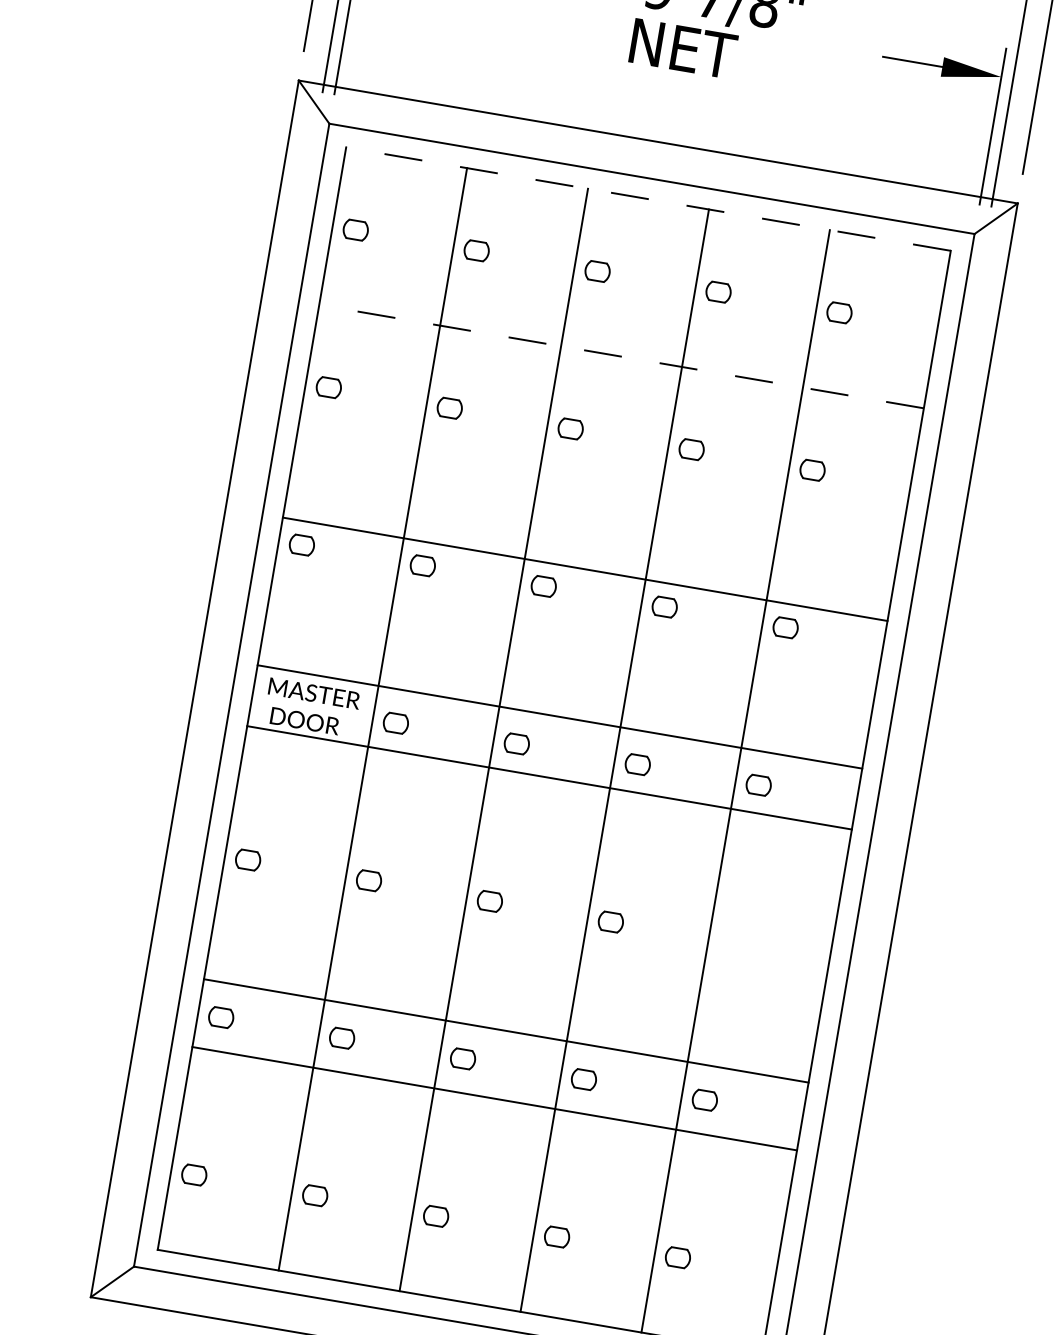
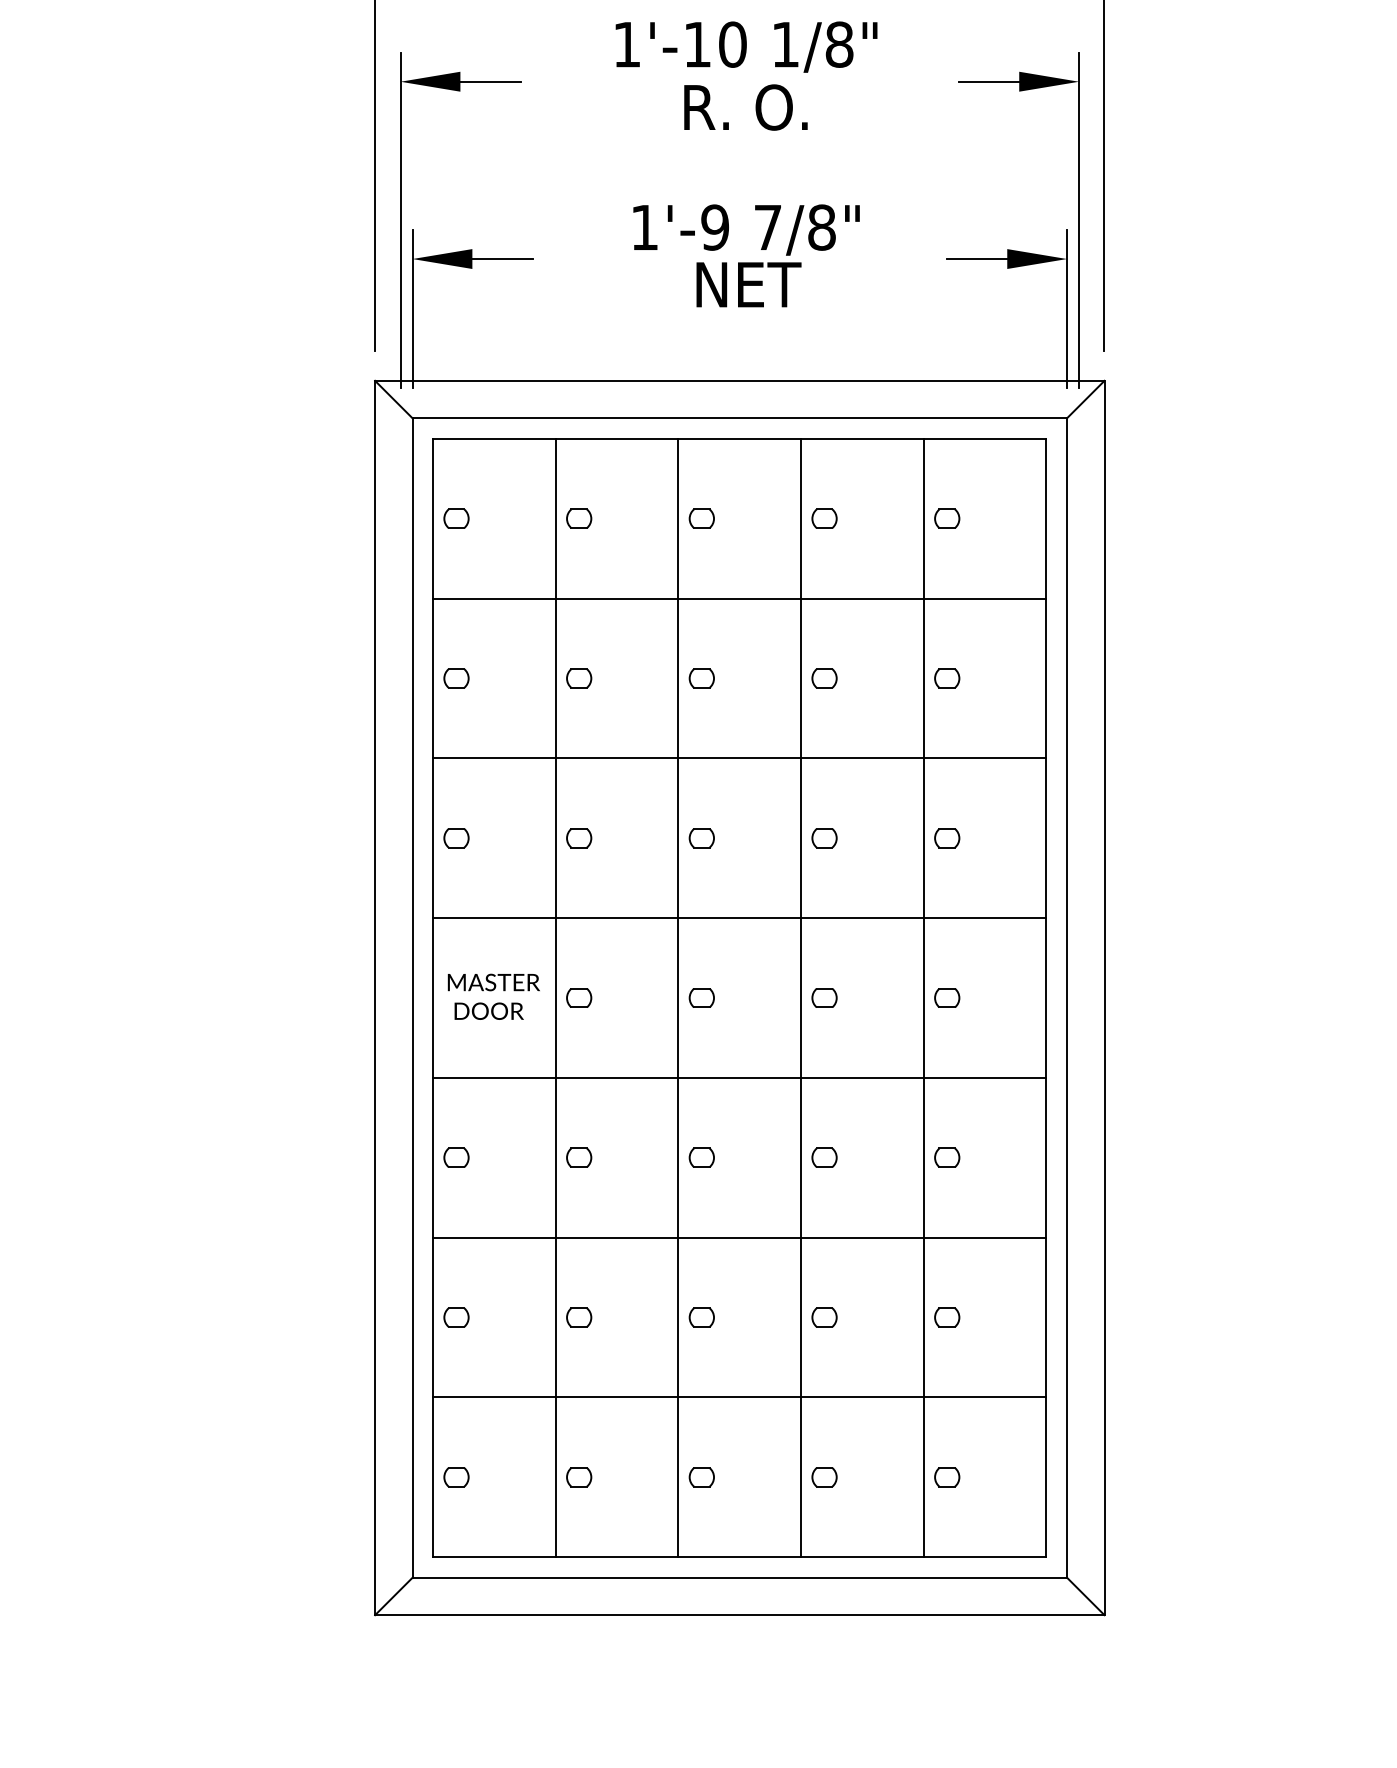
line: (648, 198) -> (739, 438), dashed -> solid
line: (621, 356) -> (739, 598), dashed -> solid
line: (584, 569) -> (739, 758), moved
line: (559, 717) -> (739, 918), moved
line: (549, 777) -> (739, 1077), moved
part: (732, 942) -> (947, 1157), added
line: (506, 1030) -> (739, 1237), moved
line: (494, 1098) -> (739, 1397), moved

